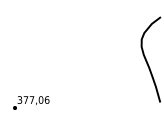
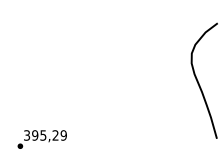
text: (36, 100) -> (49, 135), 377,06 -> 395,29

